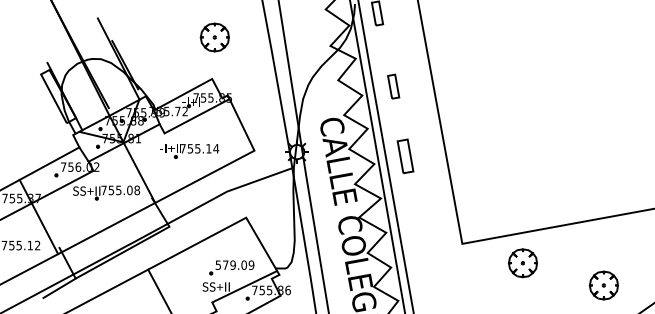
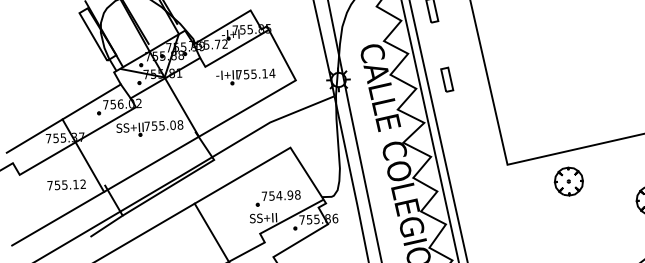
part: (189, 151) -> (245, 77), moved
part: (405, 156) -> (447, 79), size x0.71
text: (234, 264) -> (280, 194), 579.09 -> 754.98

